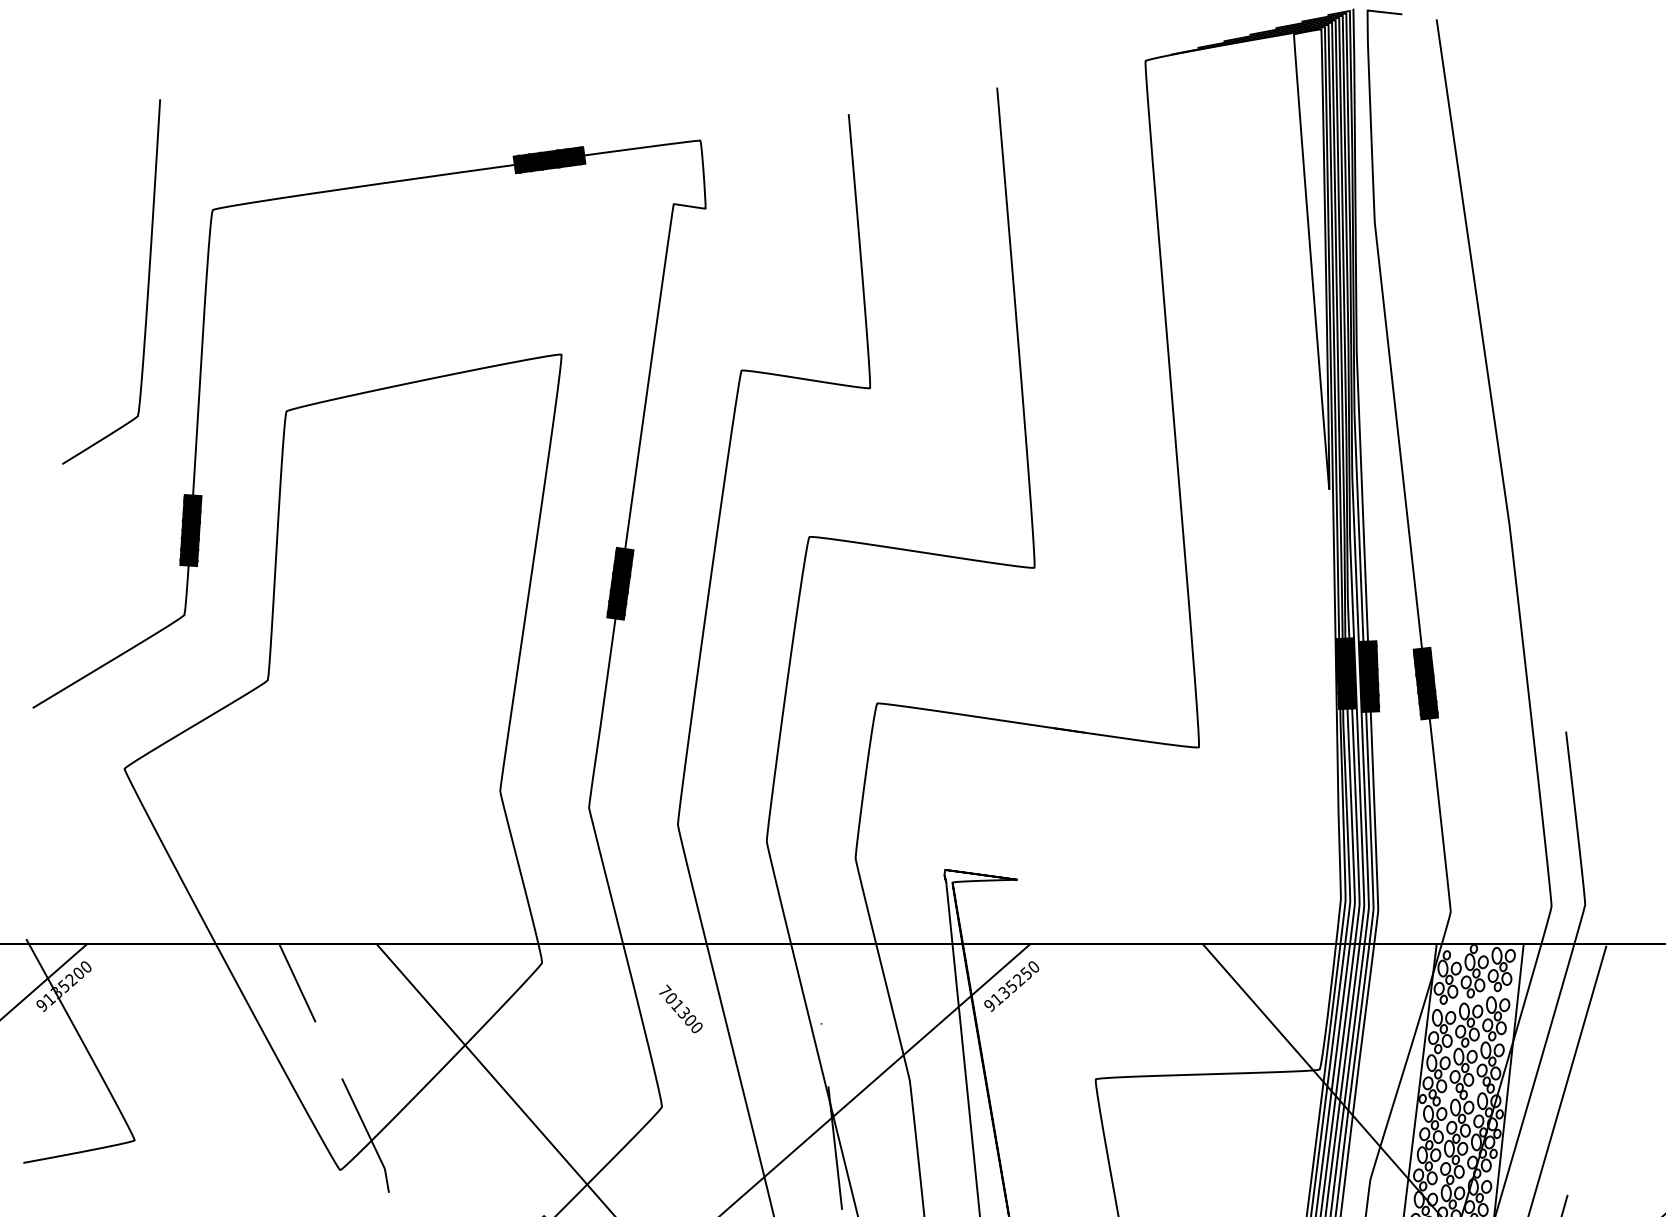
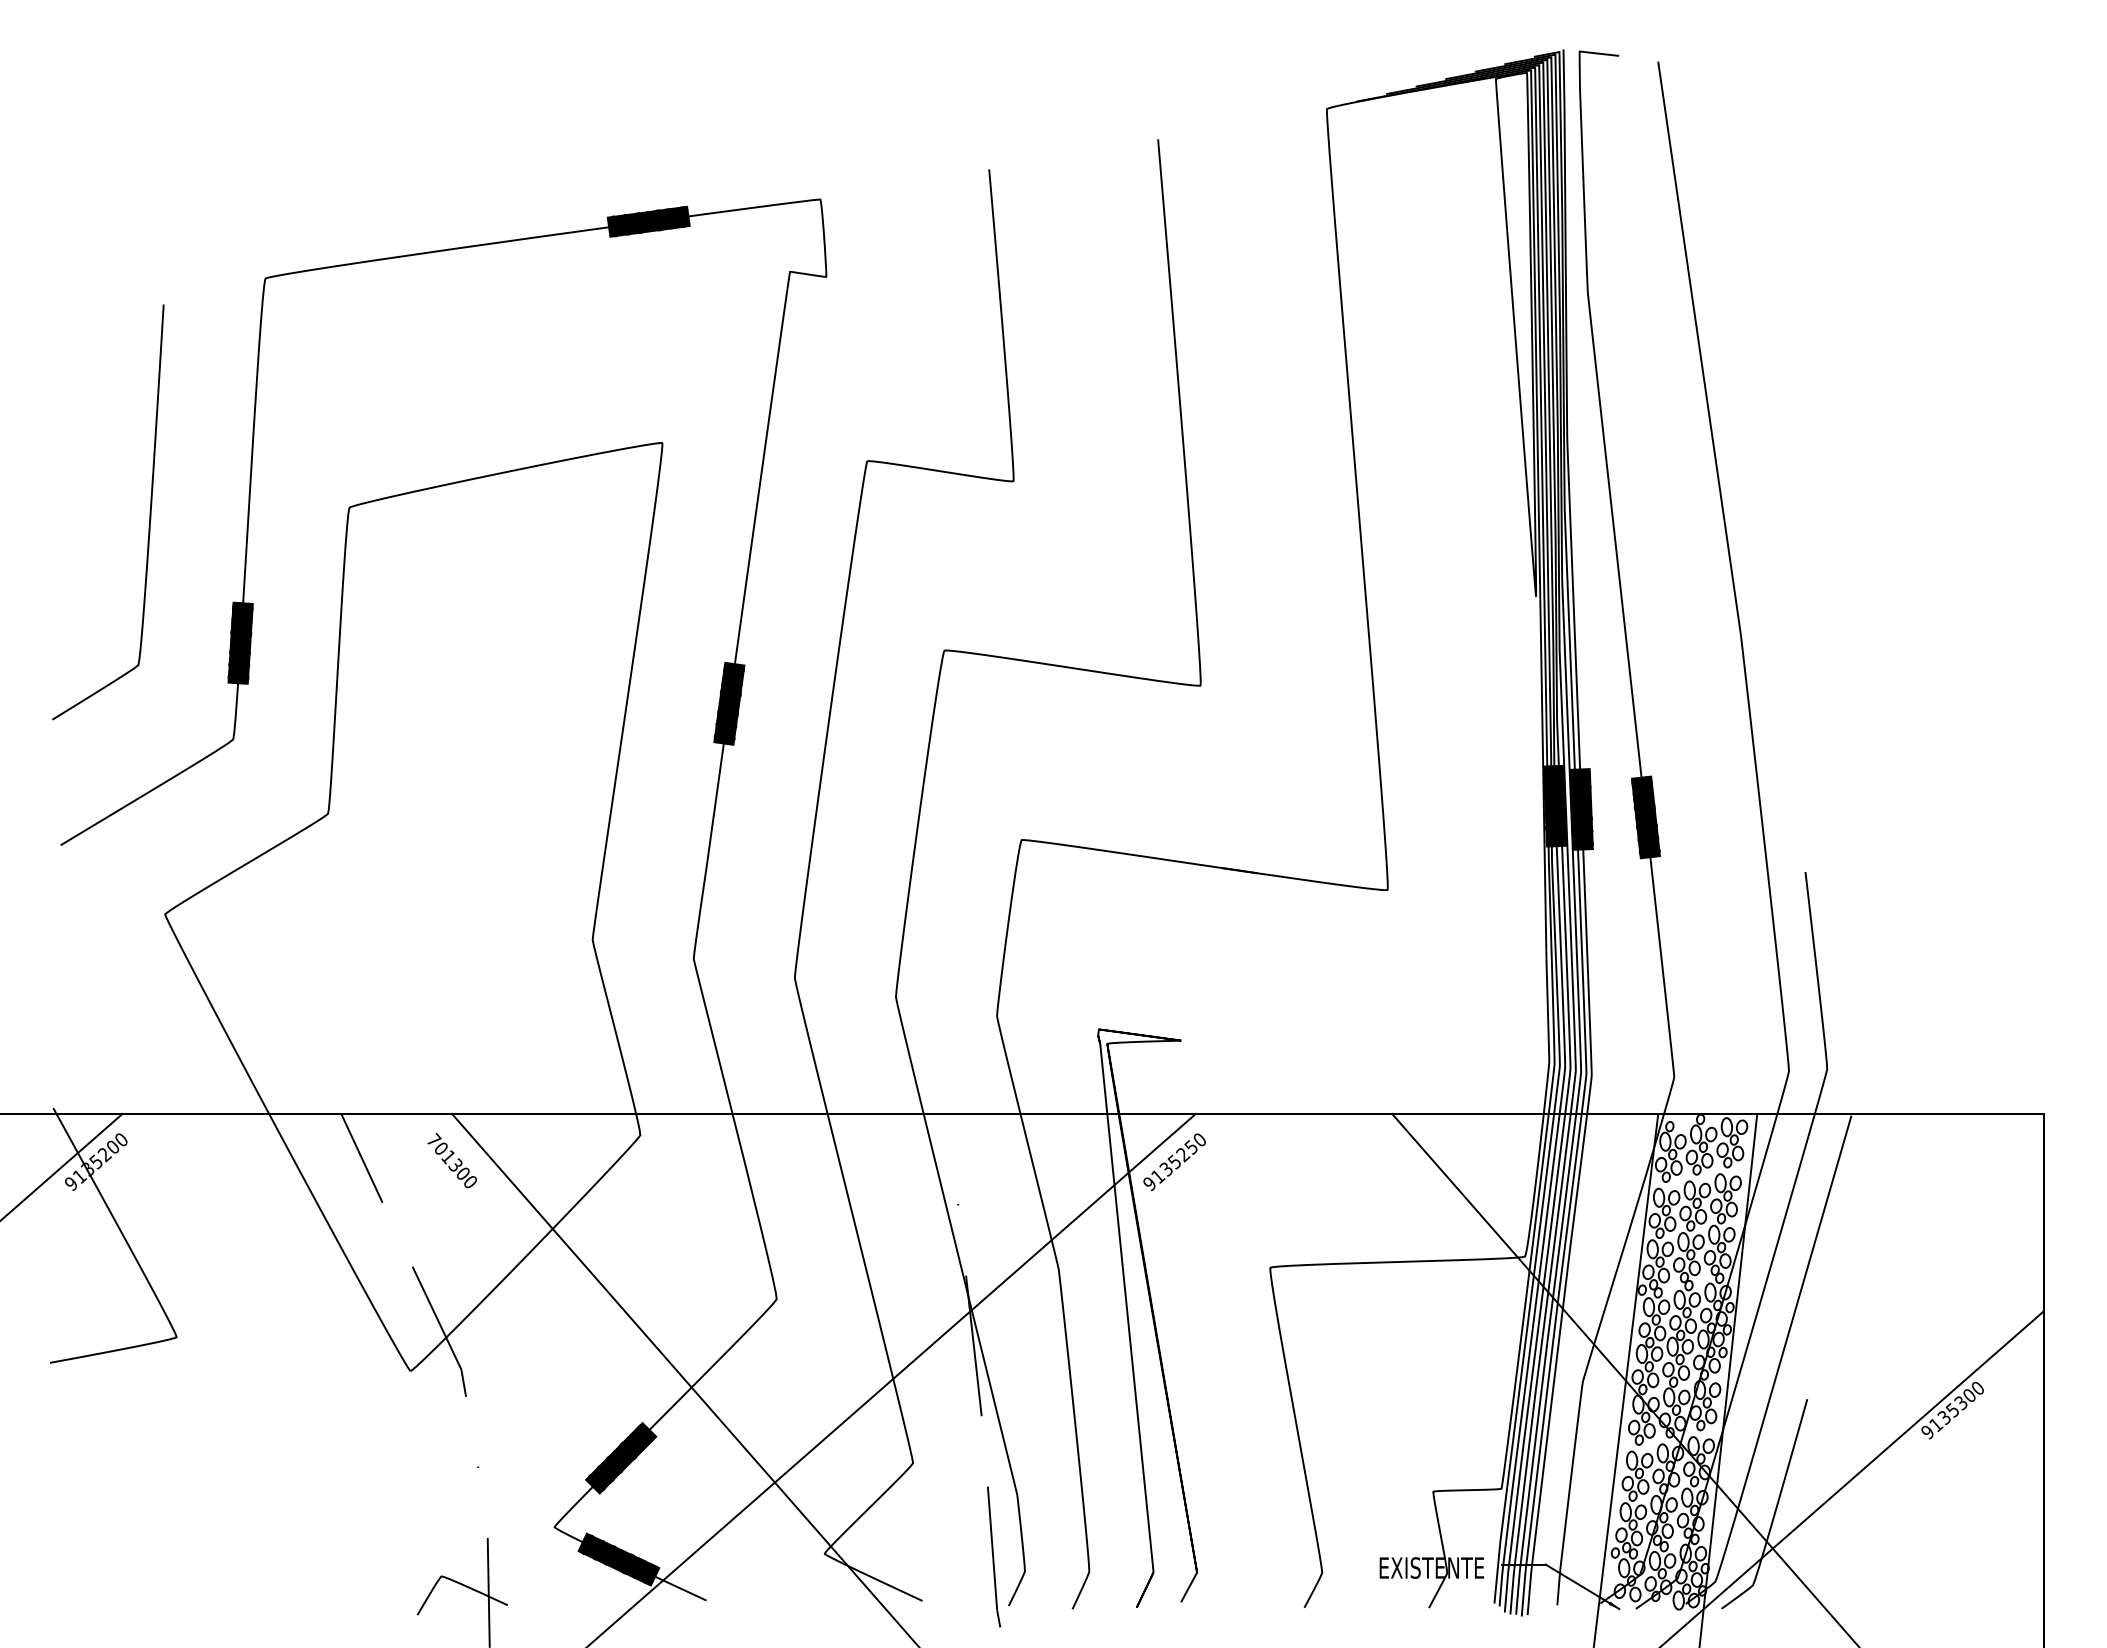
curve: (147, 282) -> (149, 512), moved
text: (680, 1008) -> (451, 1160), moved

